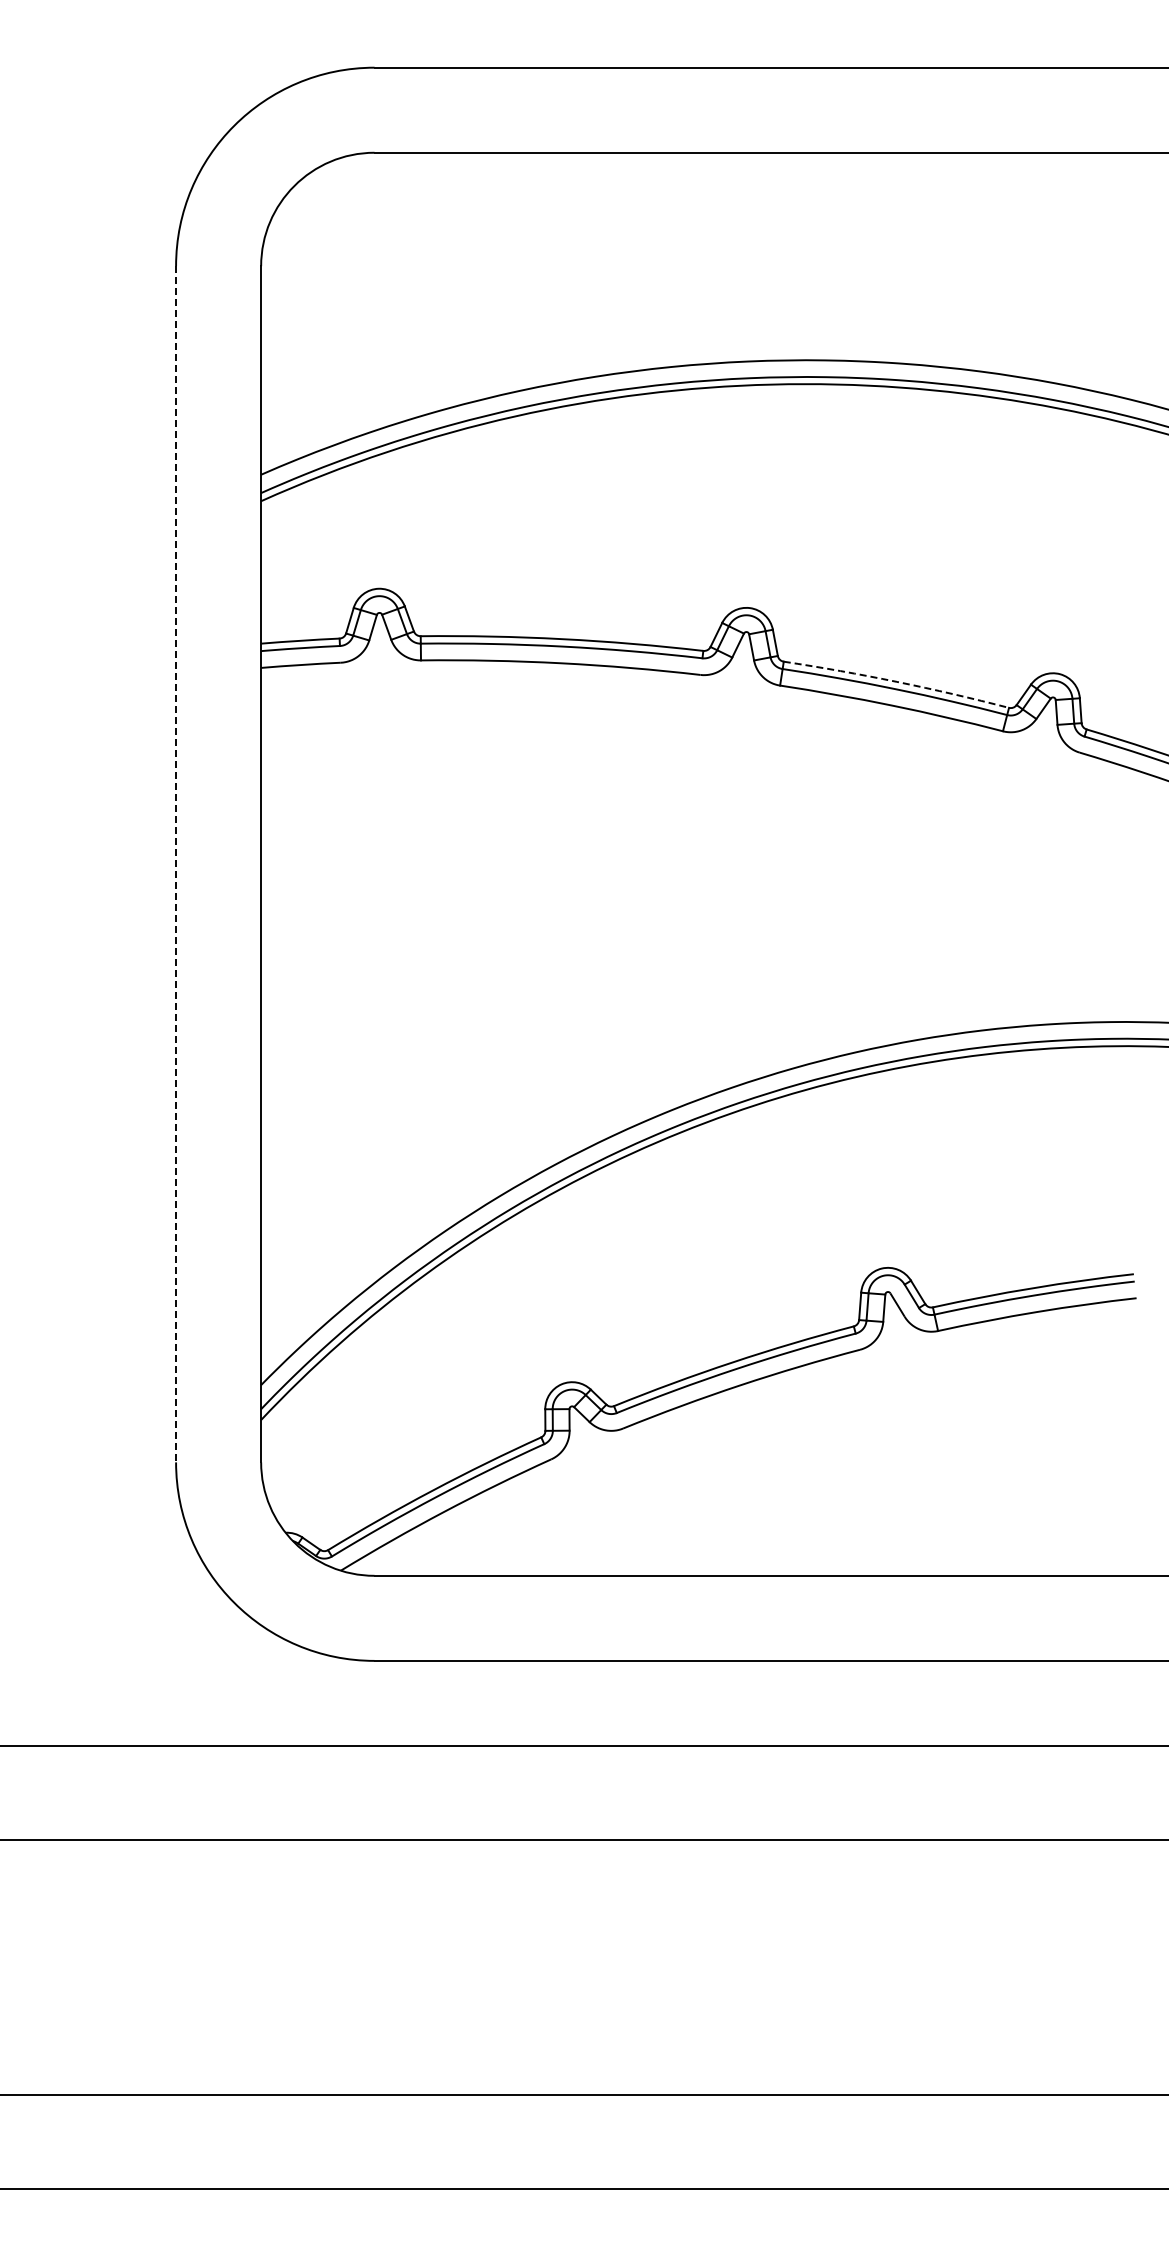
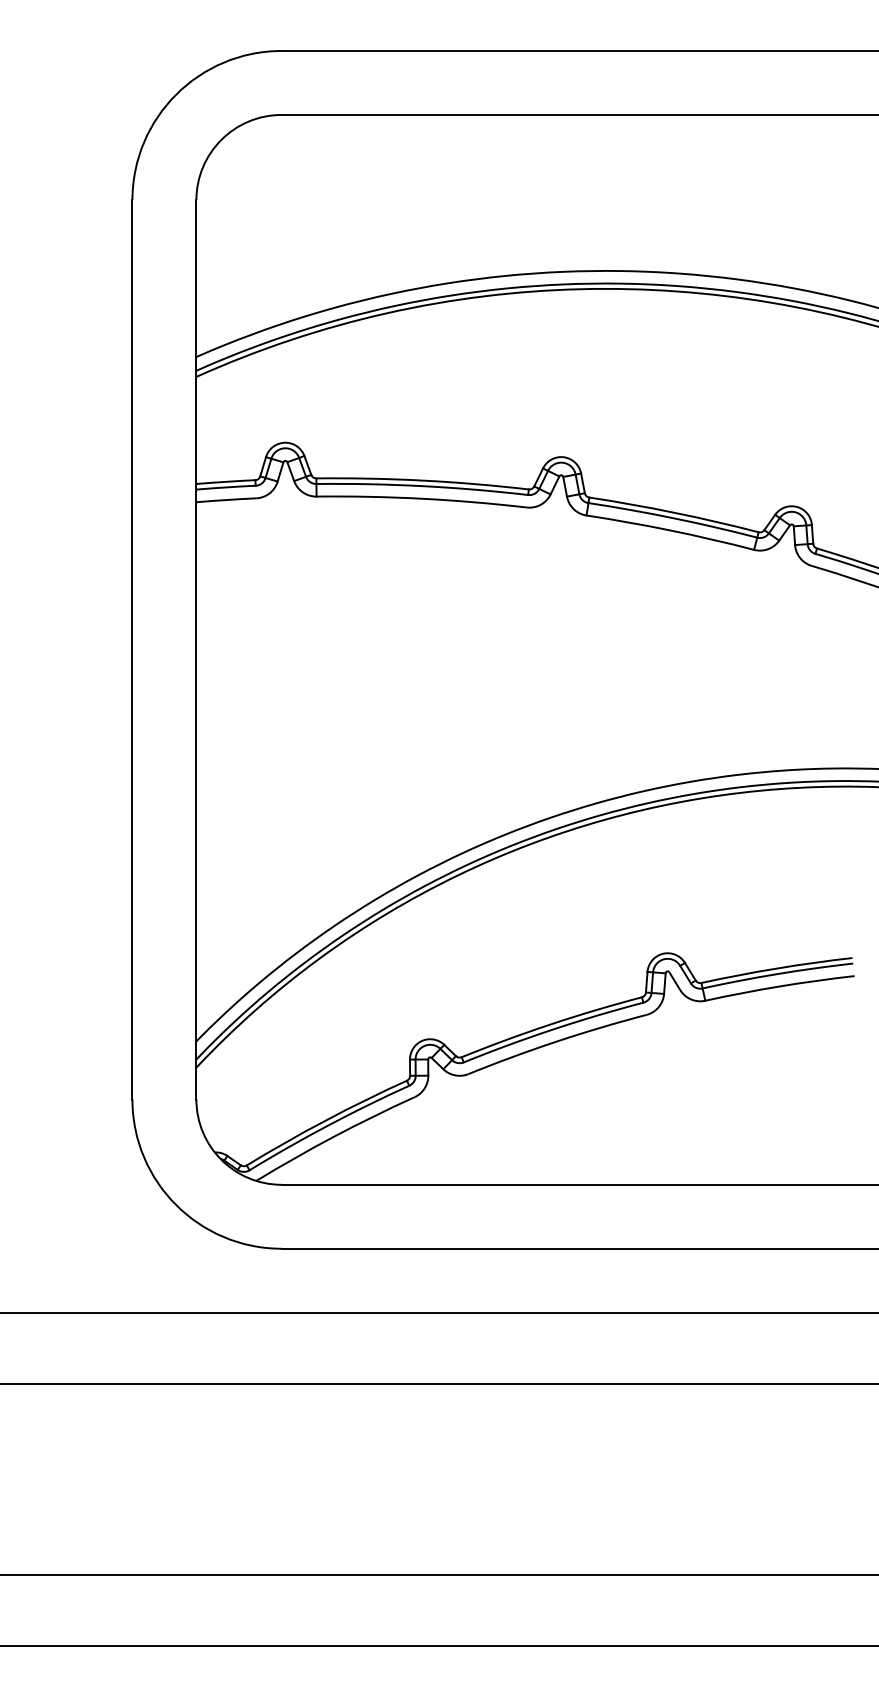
arc: (897, 681) -> (674, 512), dashed -> solid
line: (176, 864) -> (132, 650), dashed -> solid

